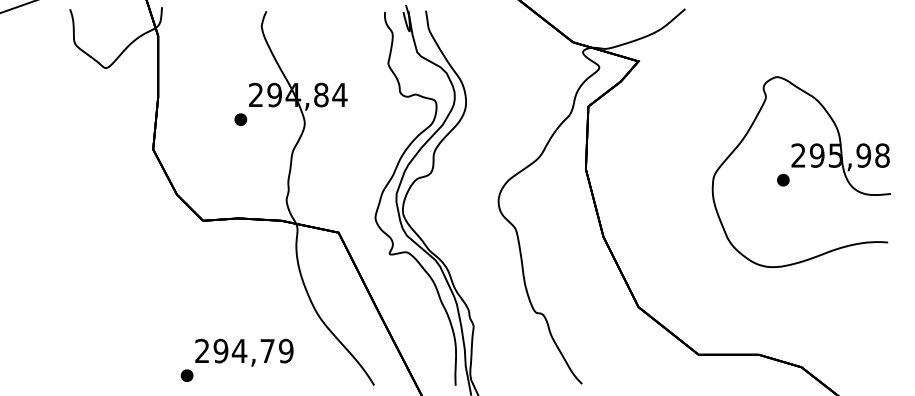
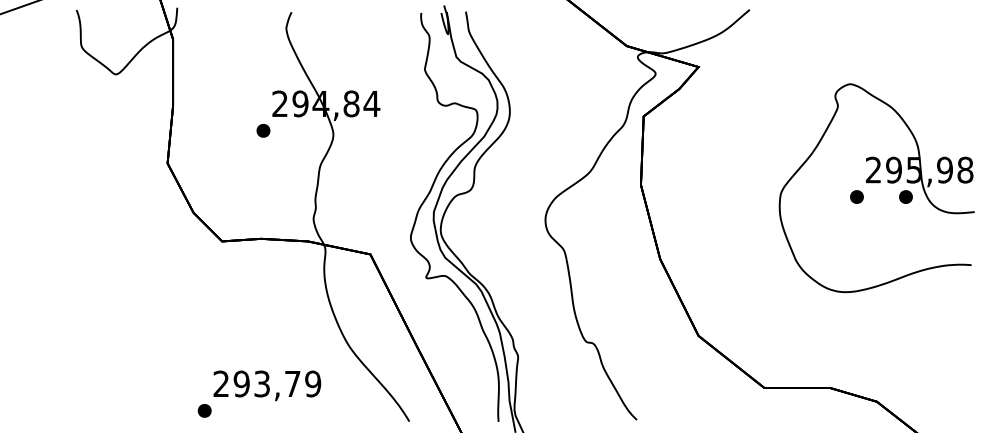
part: (827, 179) -> (905, 196), added
text: (239, 350) -> (261, 383), 294,79 -> 293,79

